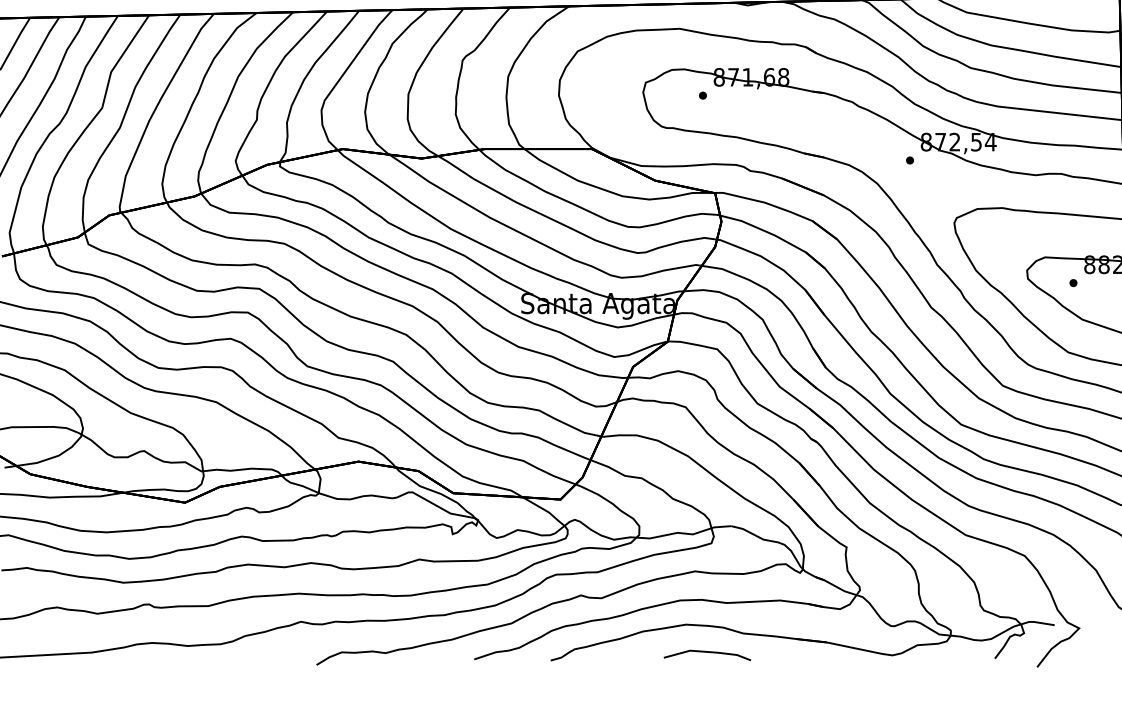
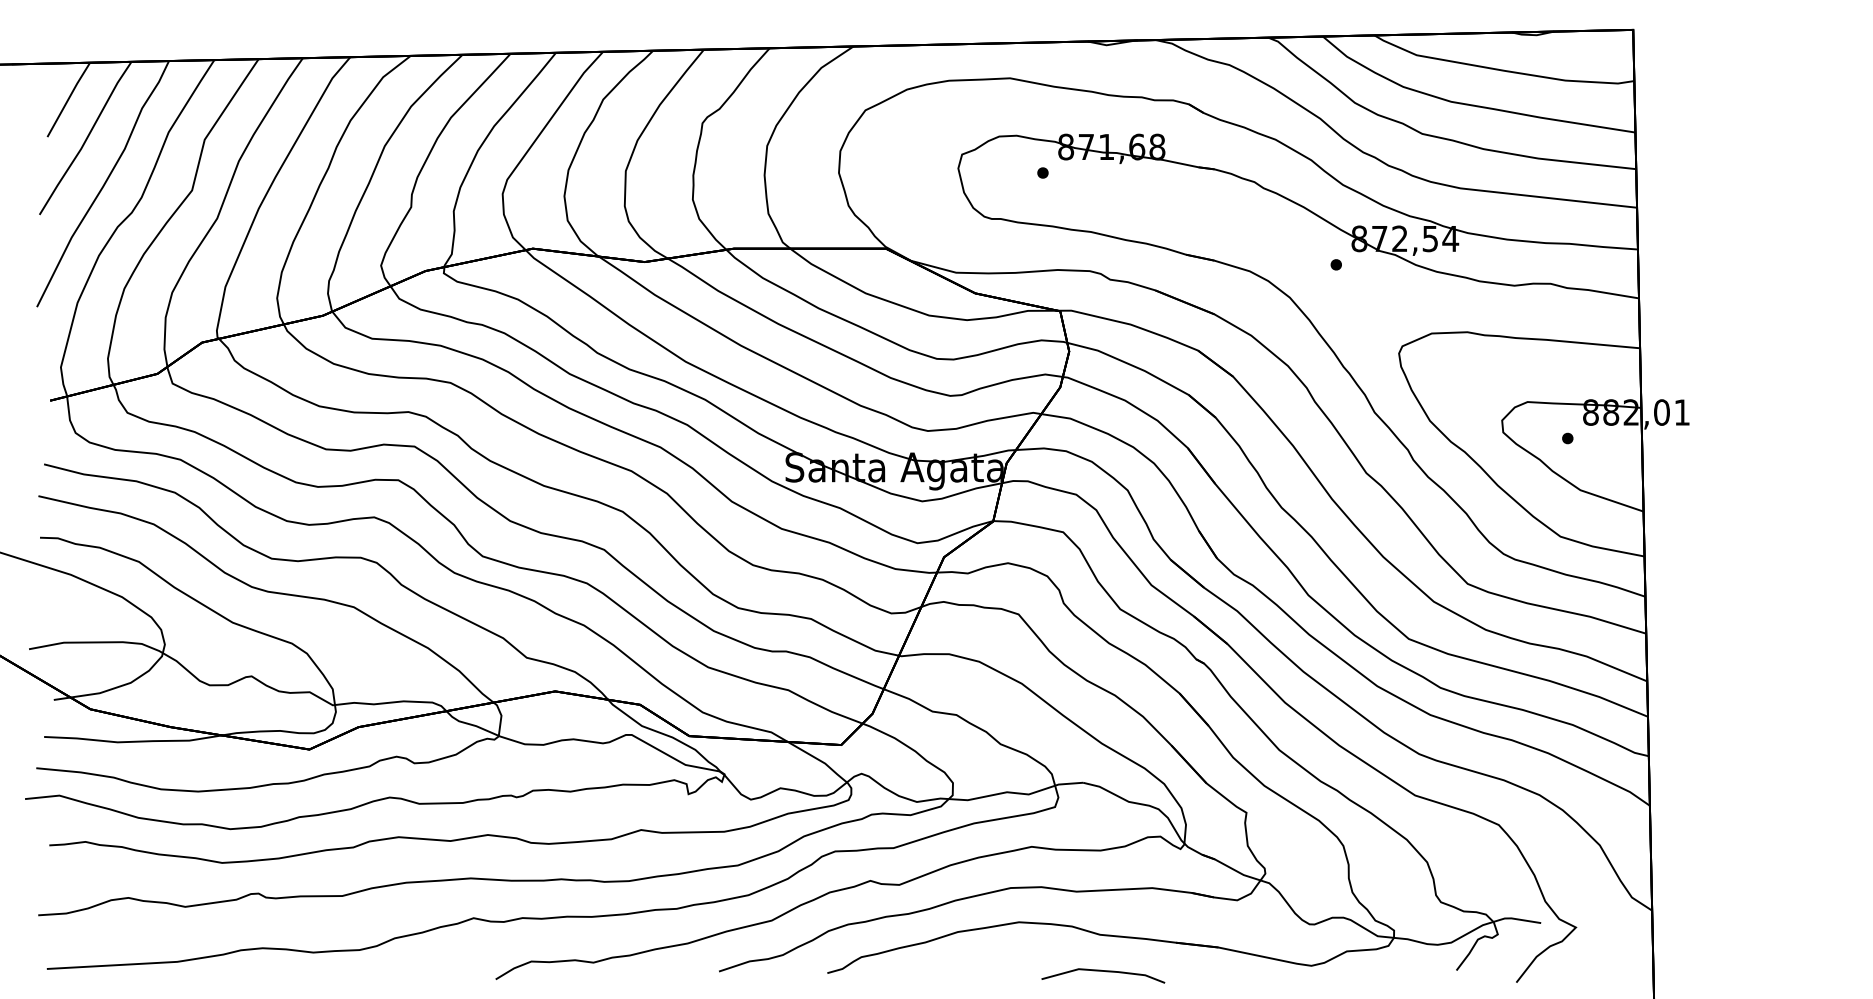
line: (707, 652) -> (1103, 971), moved

